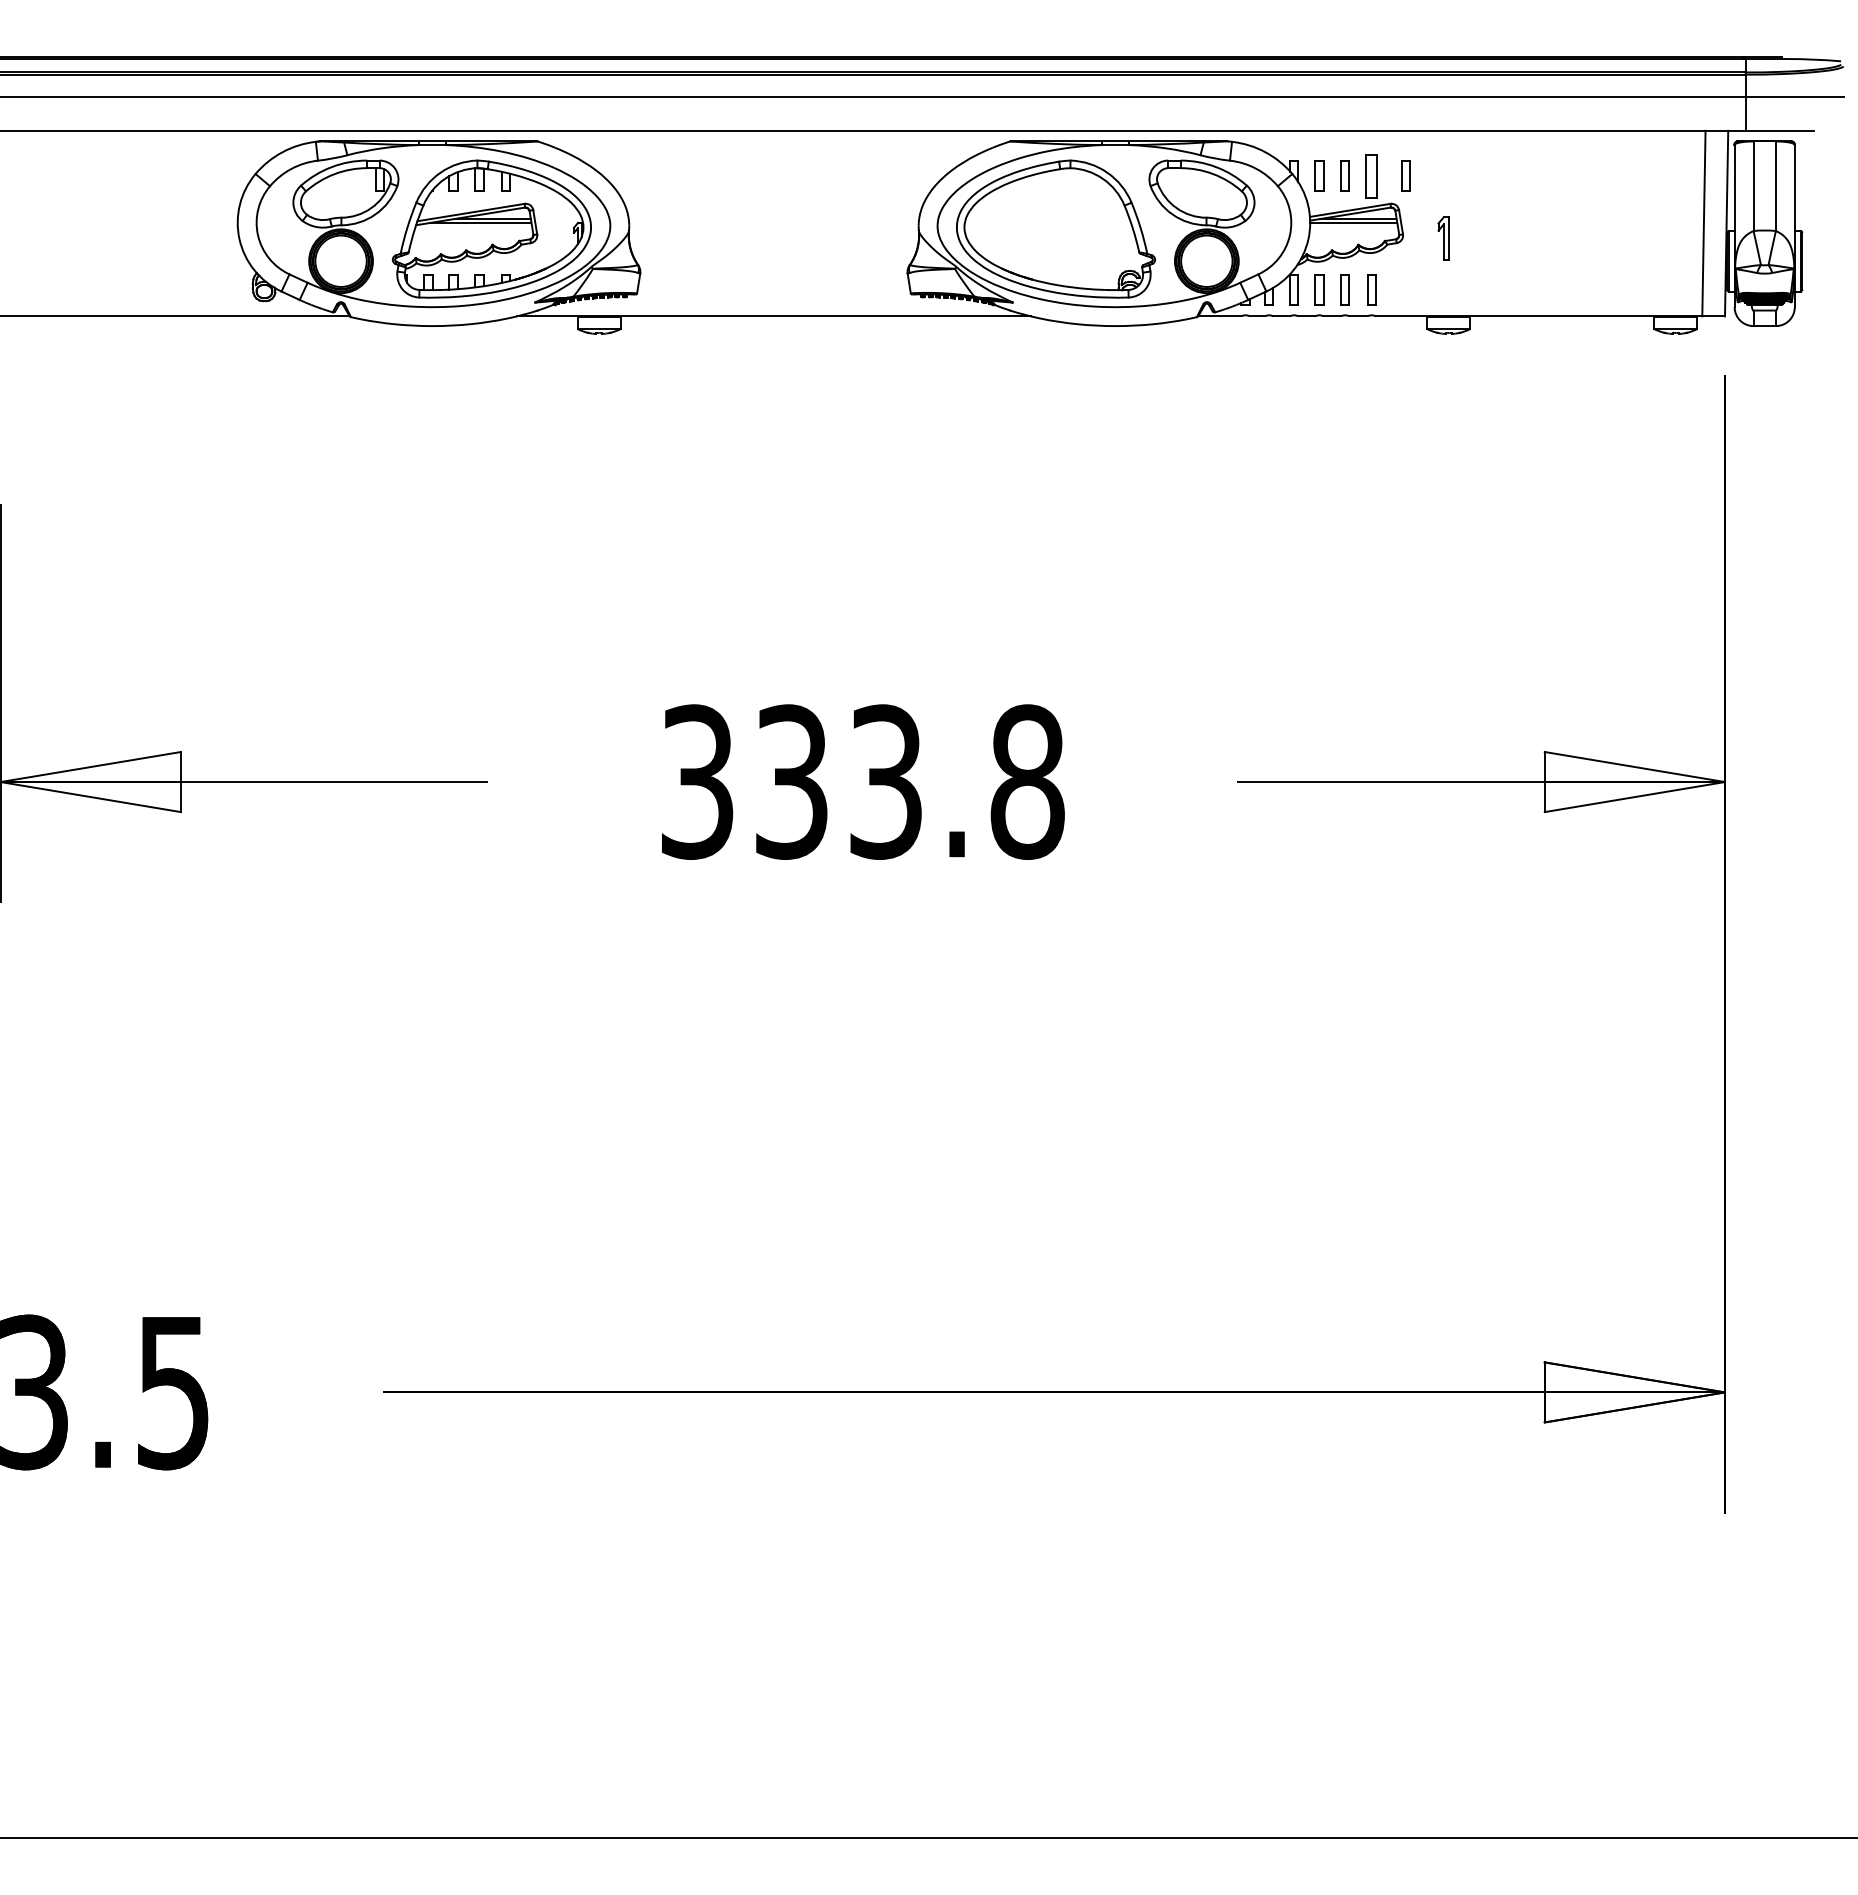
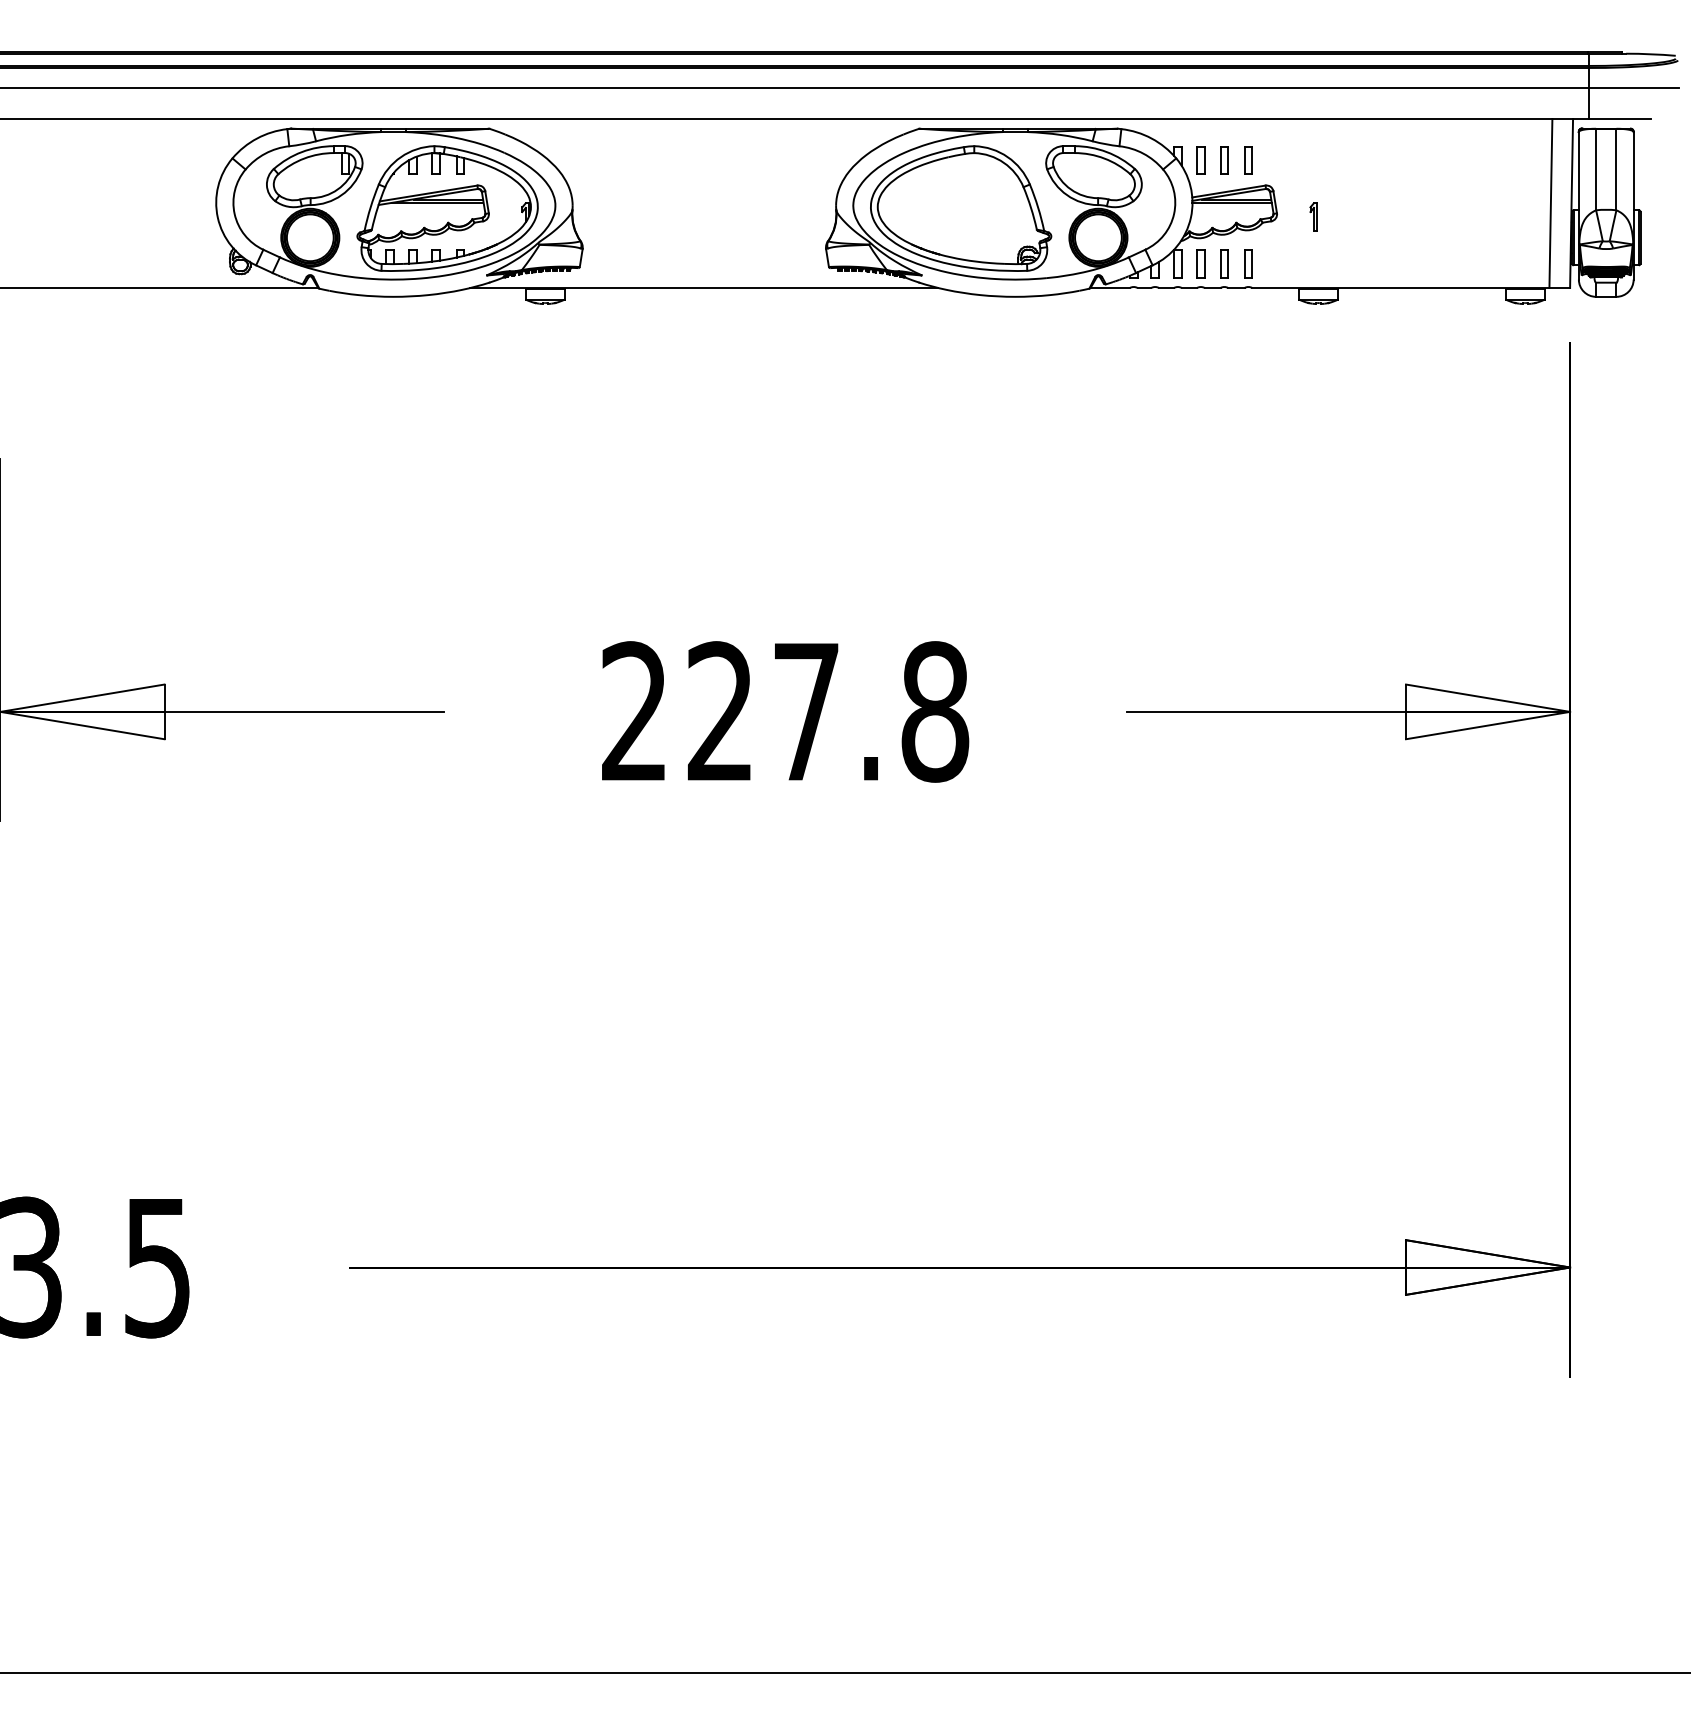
part: (1371, 175) -> (1248, 159), size x0.71
part: (1405, 175) -> (1279, 159), removed
part: (1442, 238) -> (1312, 217), size x0.71
text: (791, 781) -> (720, 711), 333.8 -> 227.8

